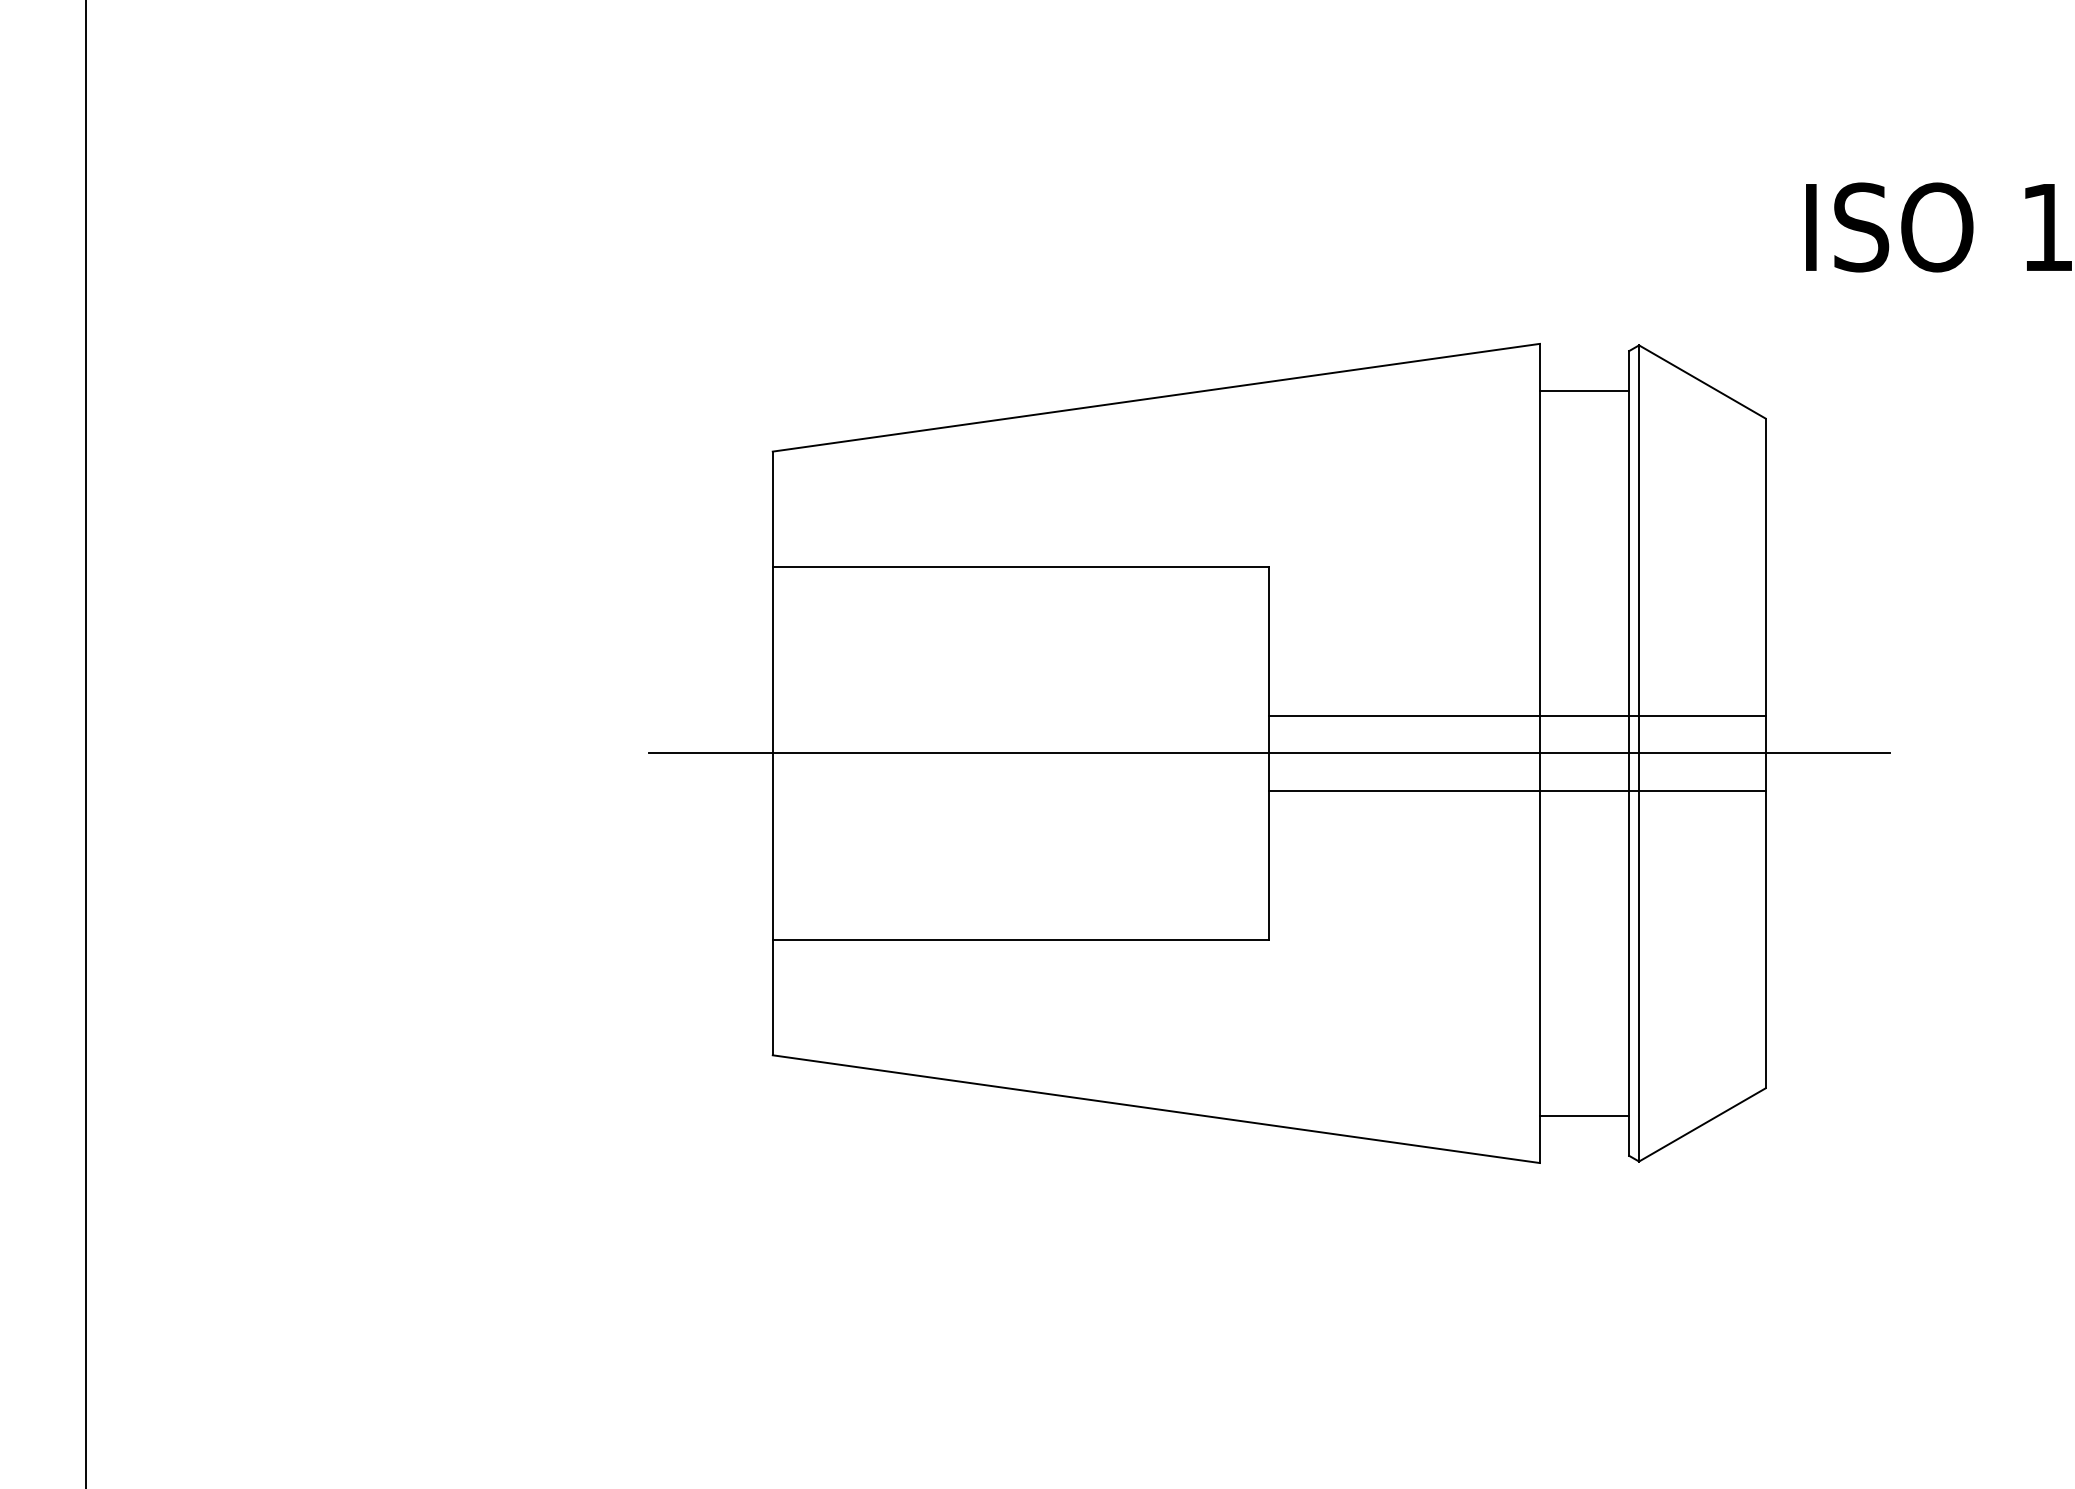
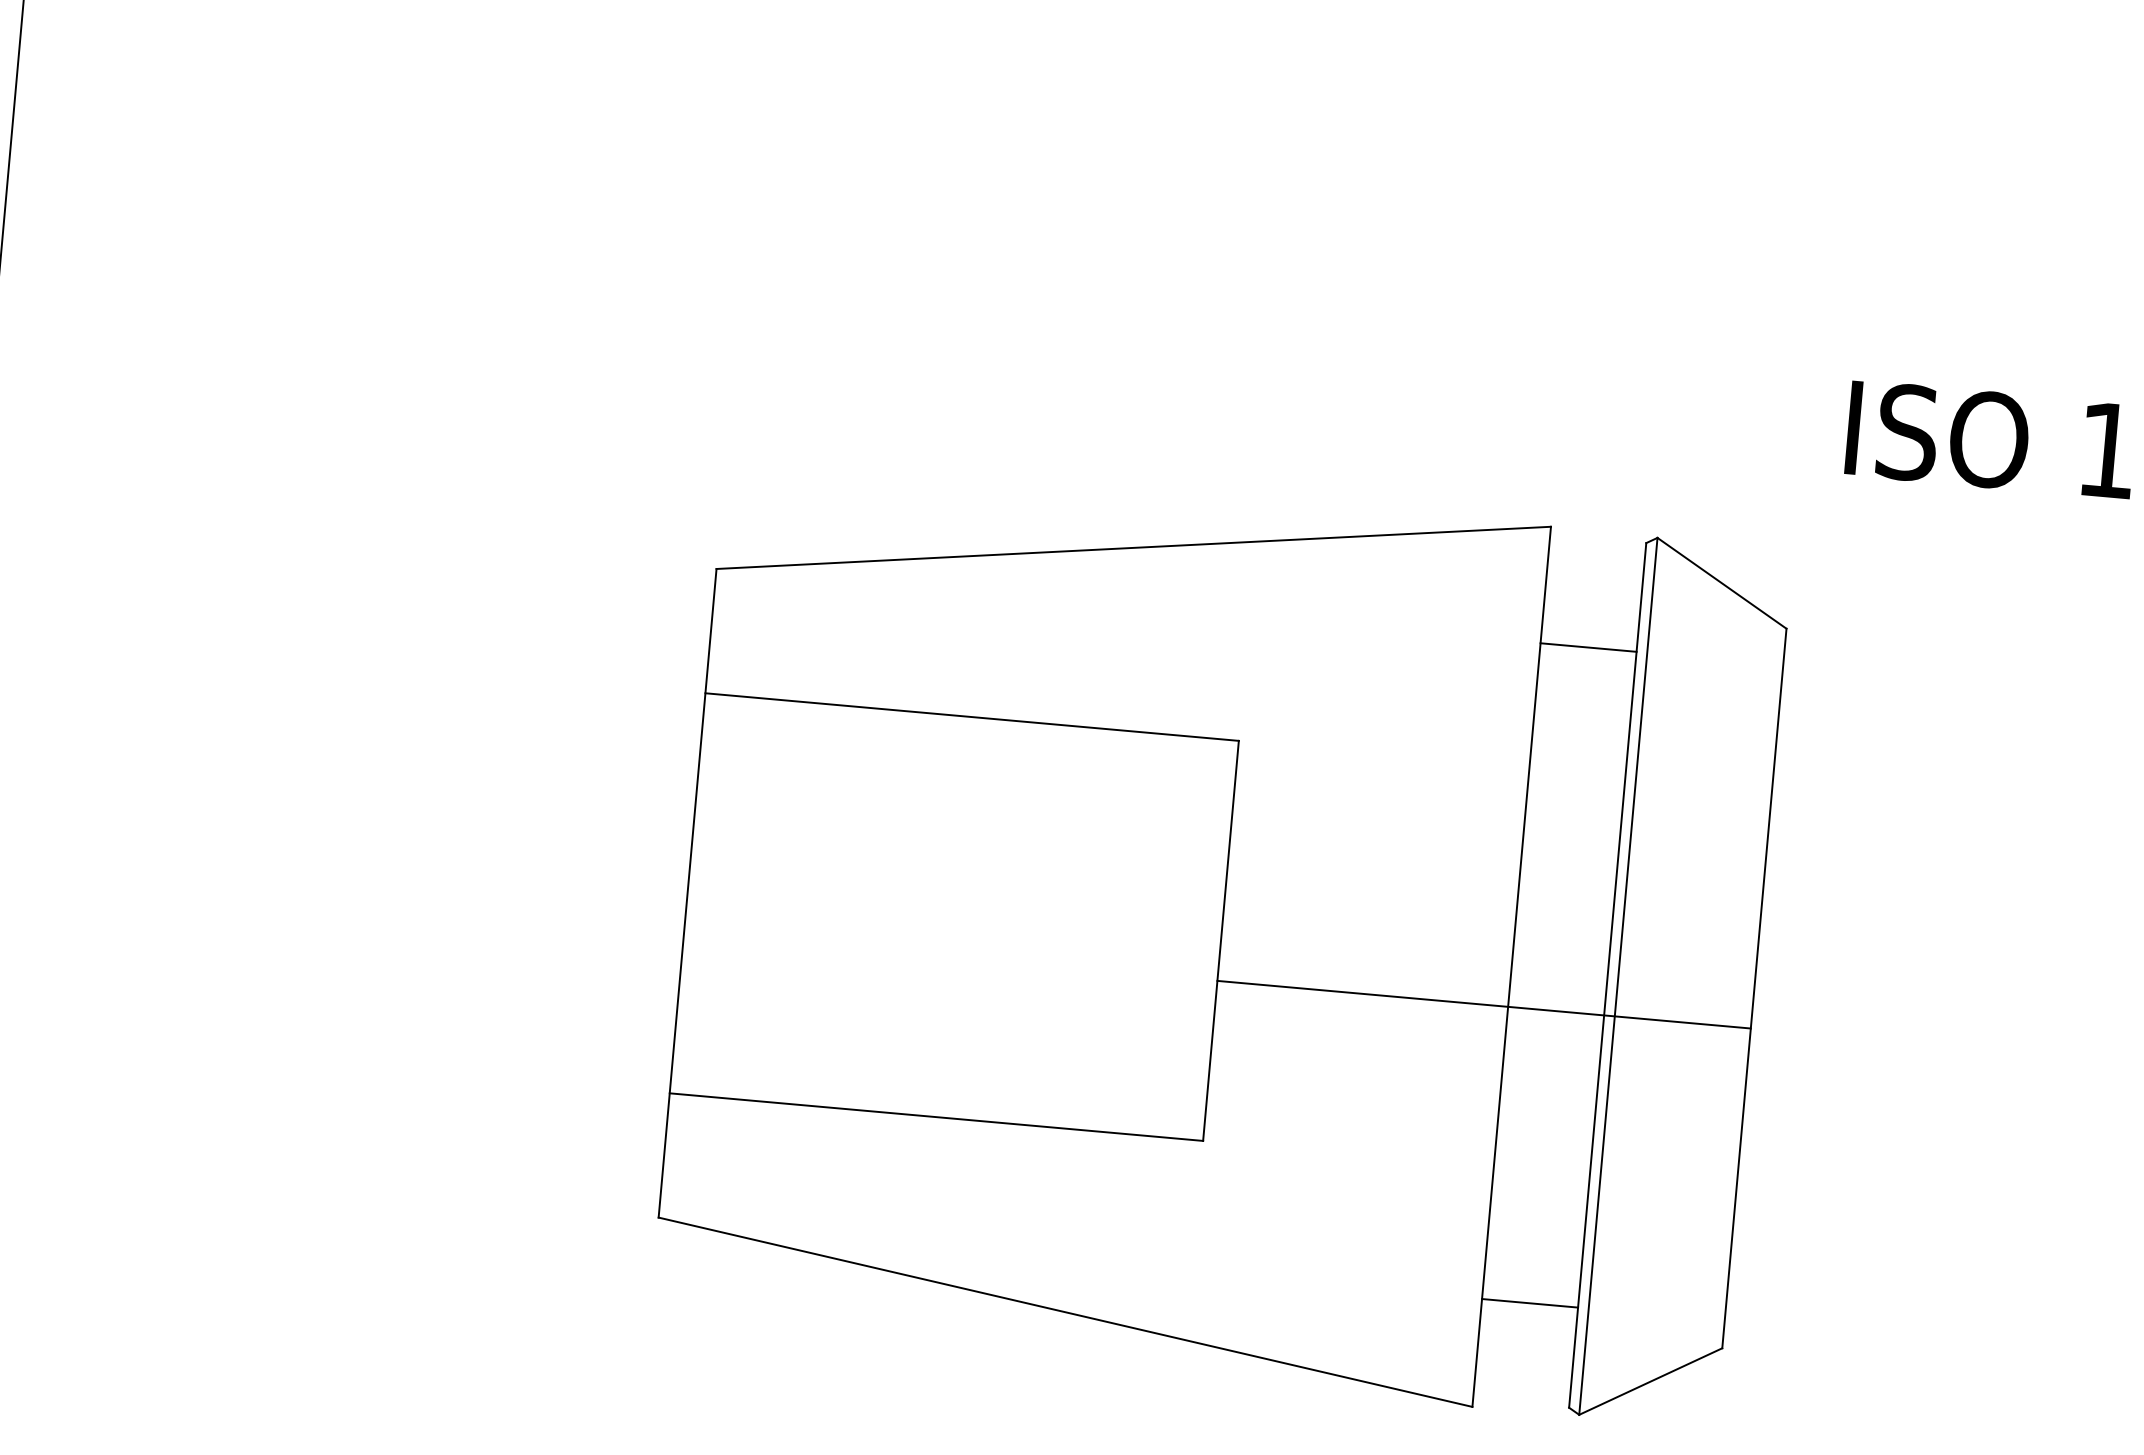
line: (1584, 391) -> (1588, 647), moved
line: (1517, 716) -> (1491, 924), removed
line: (1268, 753) -> (1220, 940), removed
line: (1584, 1115) -> (1530, 1303), moved

